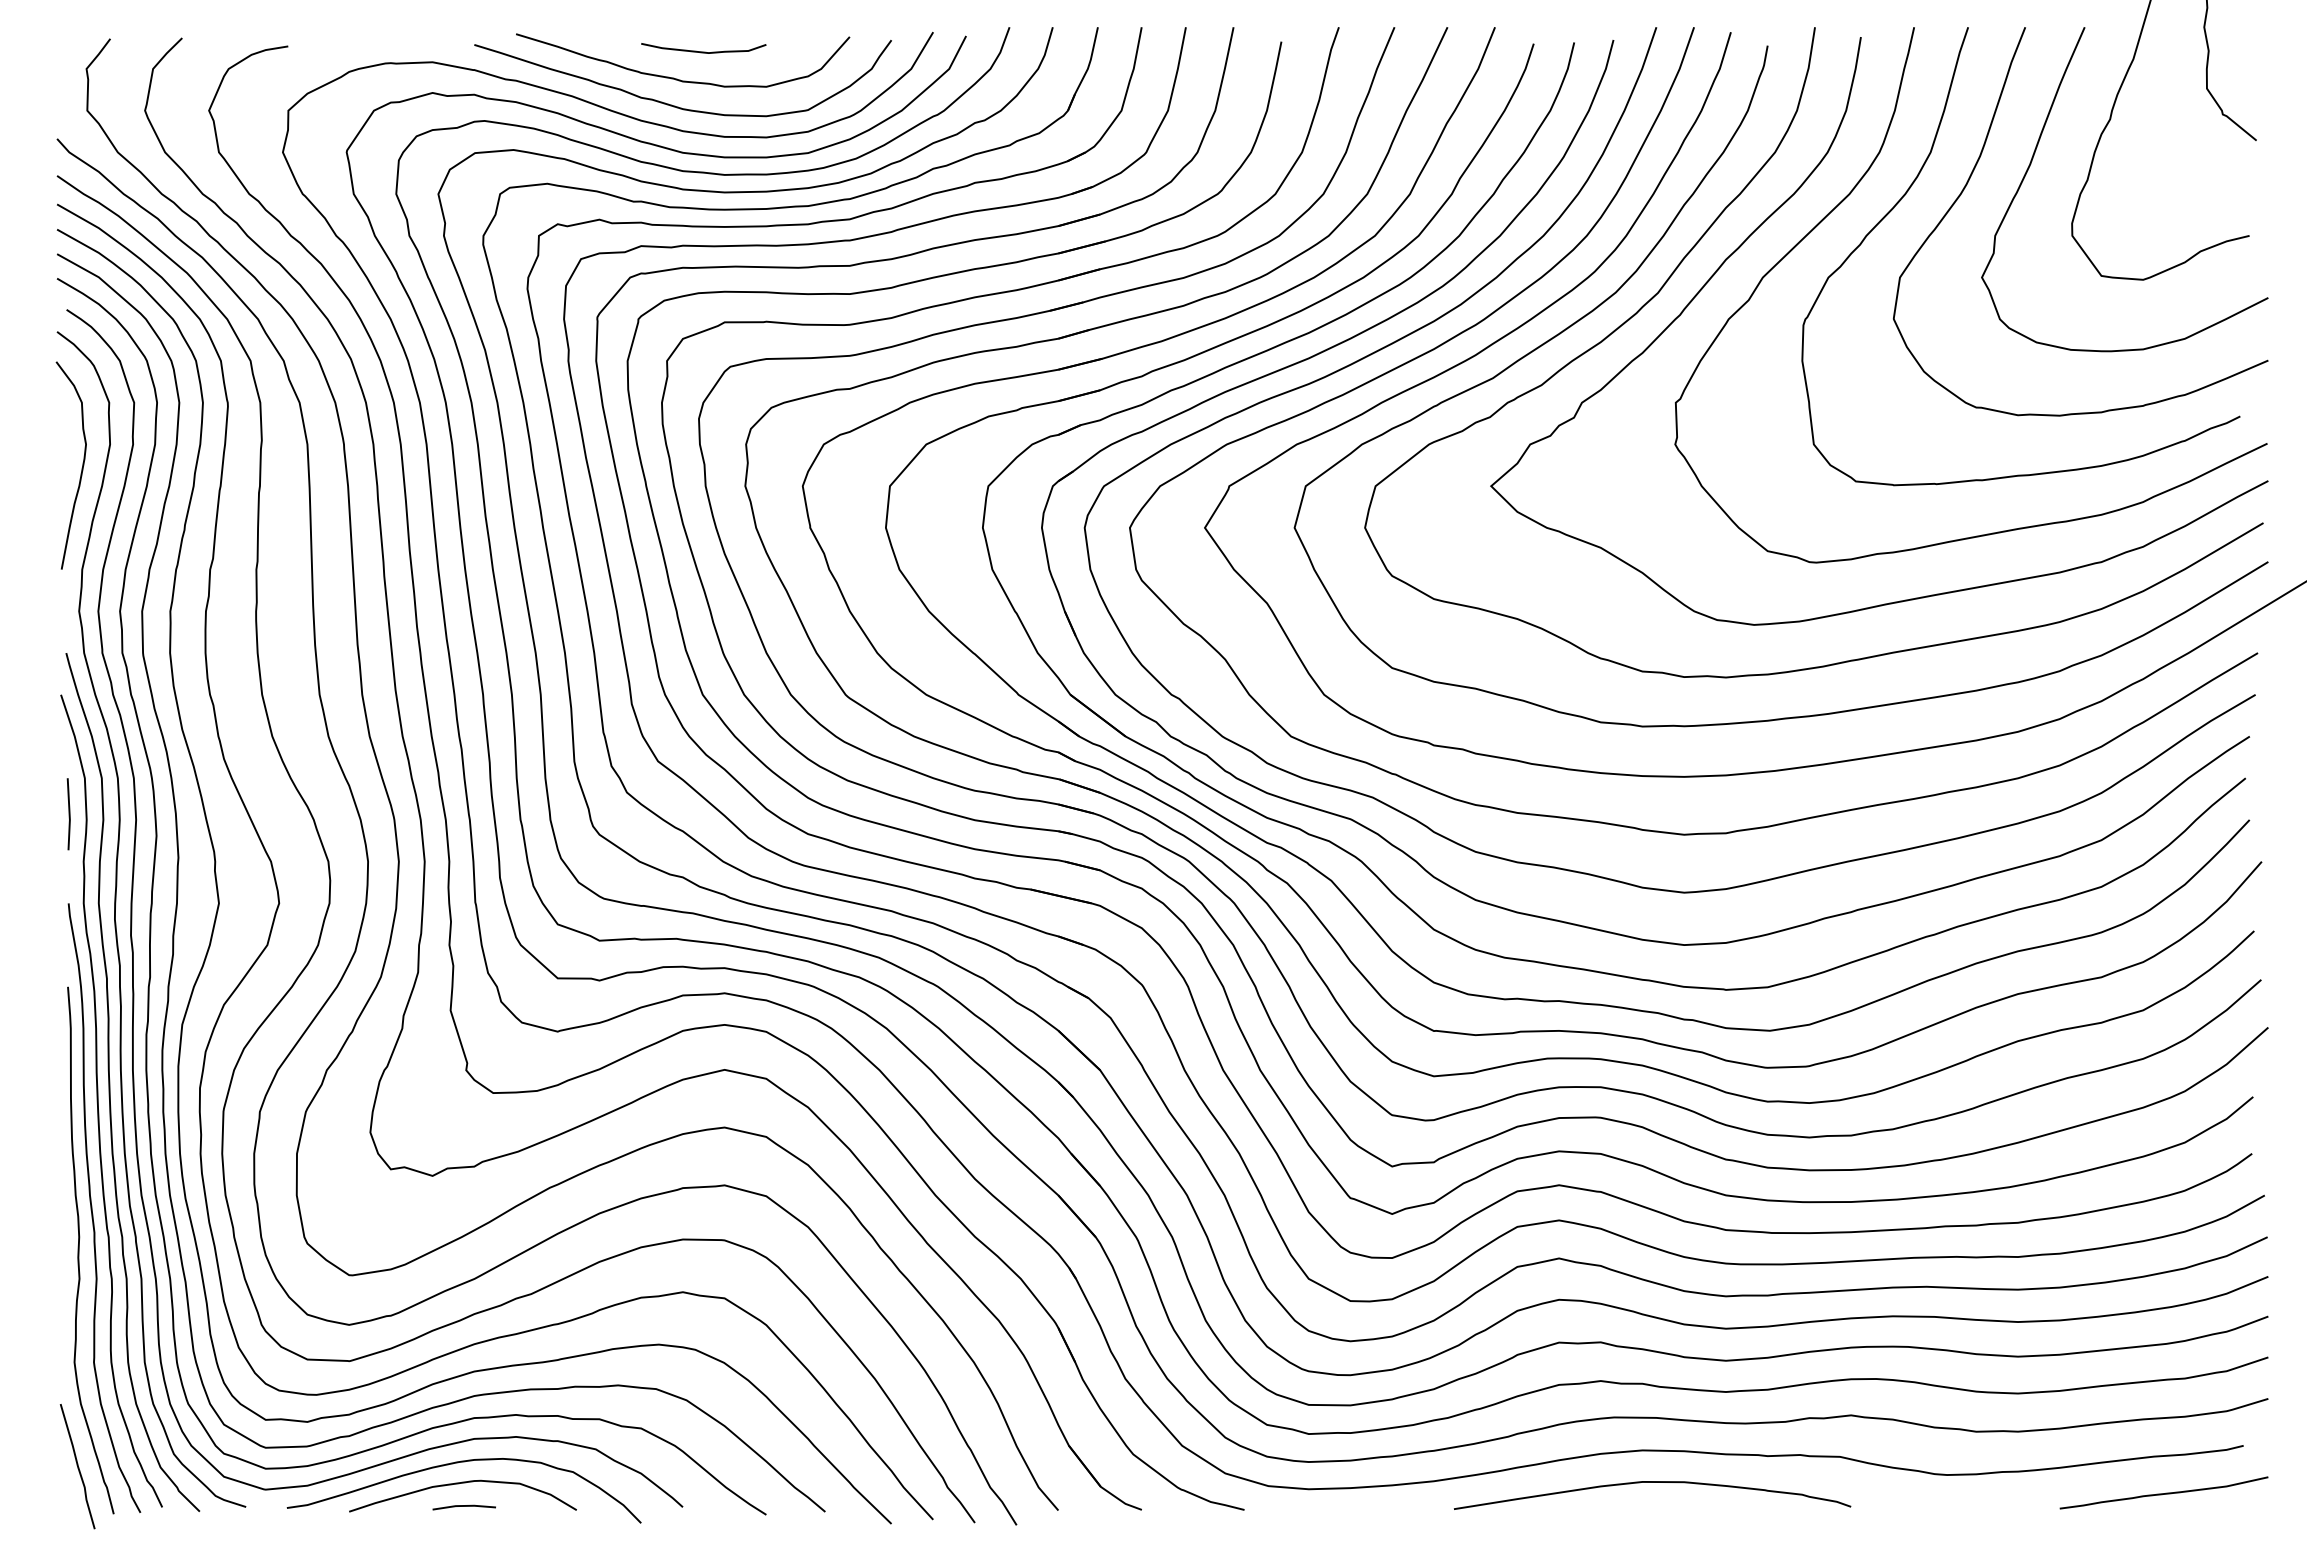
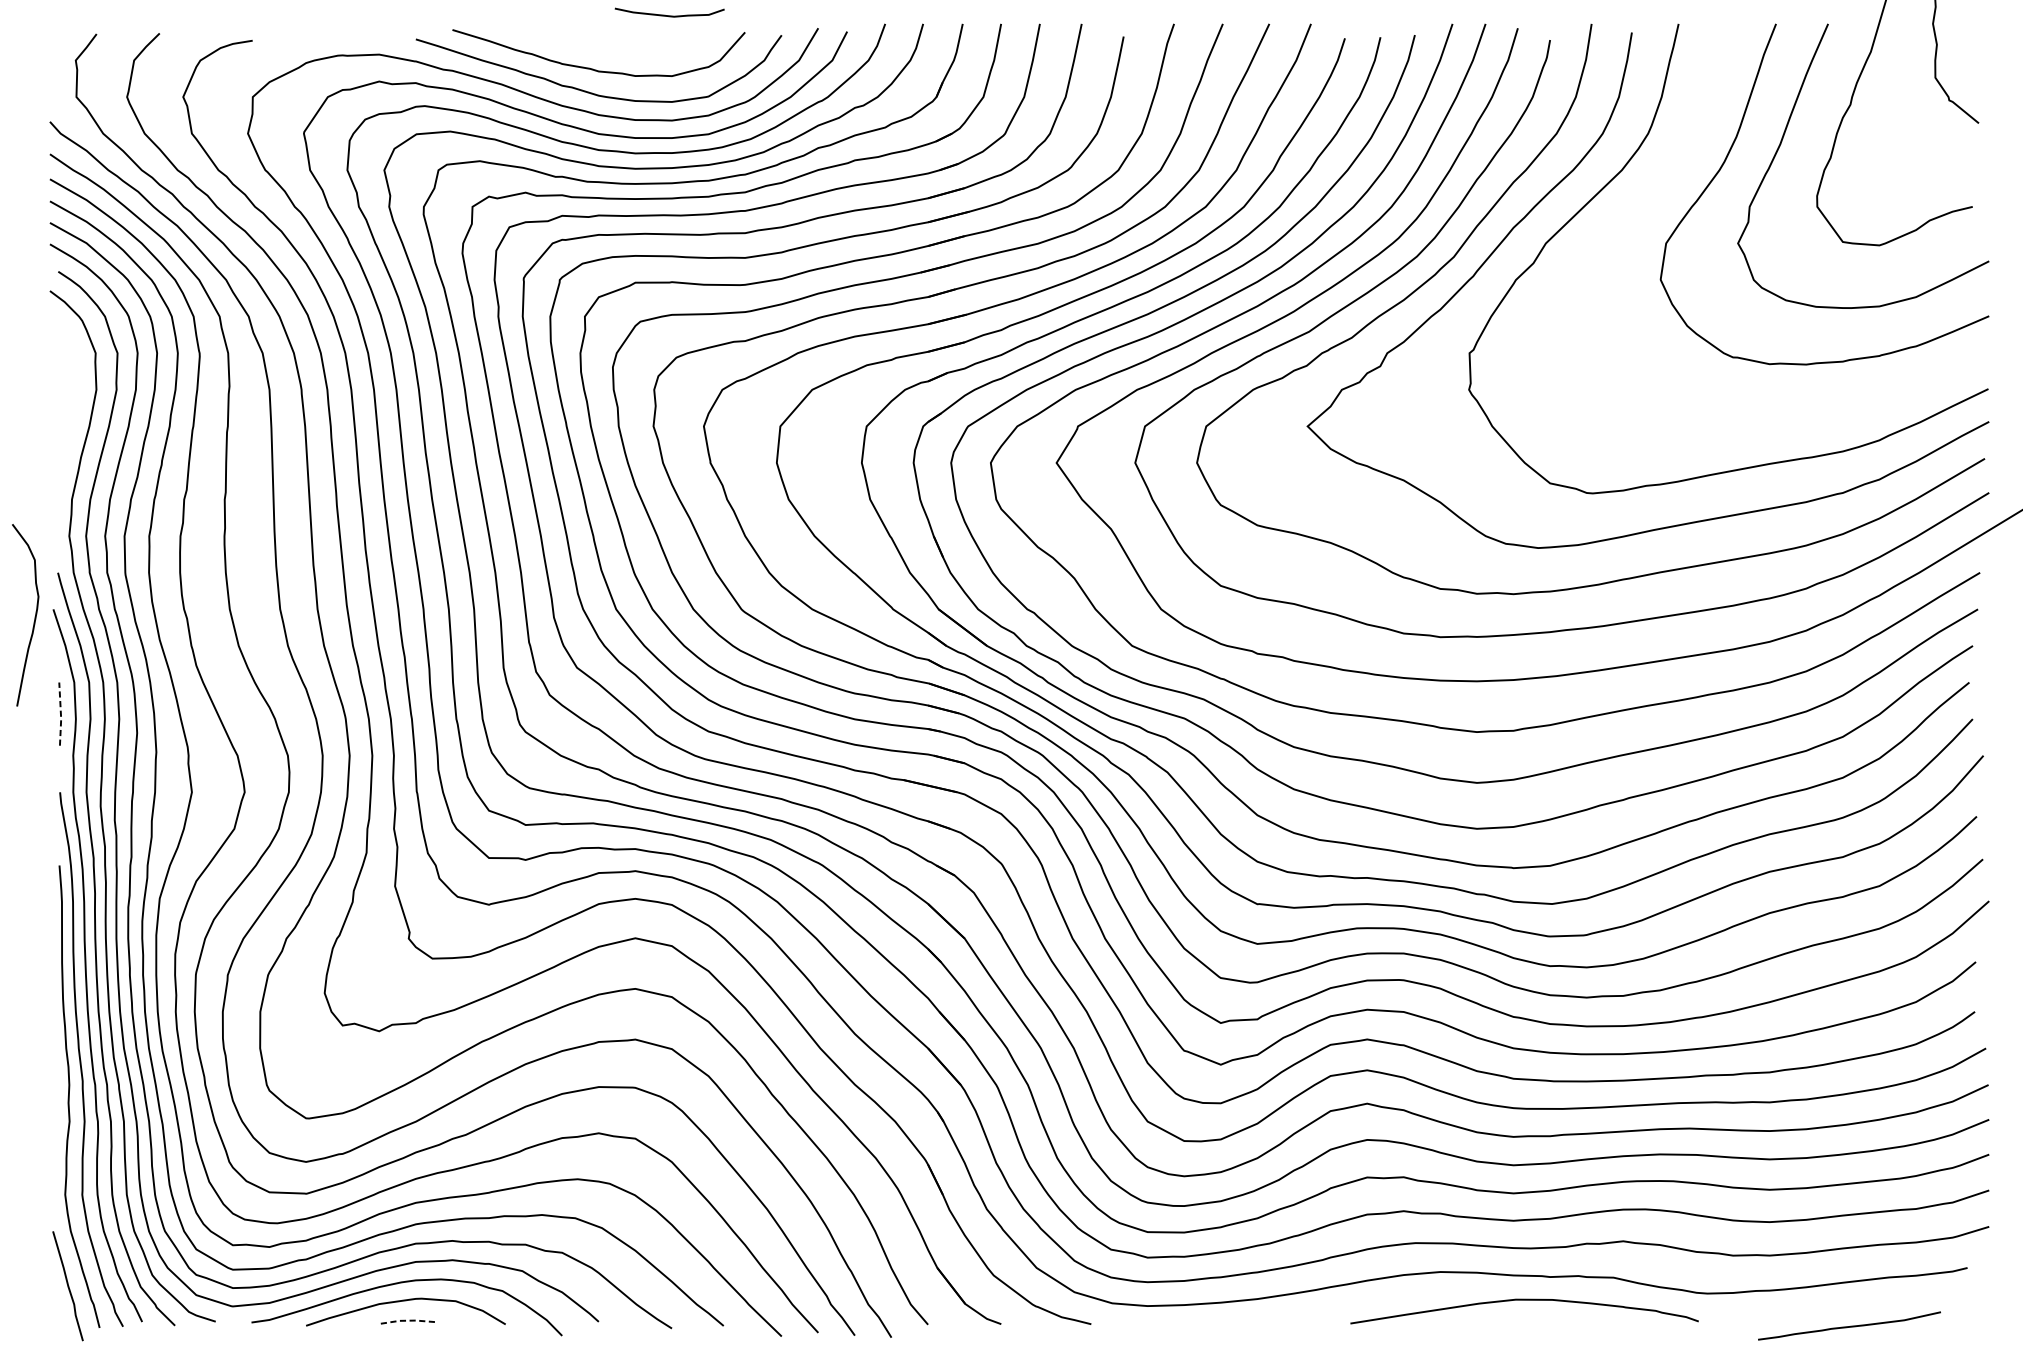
curve: (703, 51) -> (669, 15), moved
curve: (1913, 184) -> (1678, 161), removed
curve: (81, 468) -> (34, 617), moved
line: (69, 814) -> (60, 714), solid -> dashed
curve: (1652, 1482) -> (1524, 1300), moved
curve: (2163, 1493) -> (1849, 1326), moved
line: (463, 1505) -> (406, 1320), solid -> dashed

